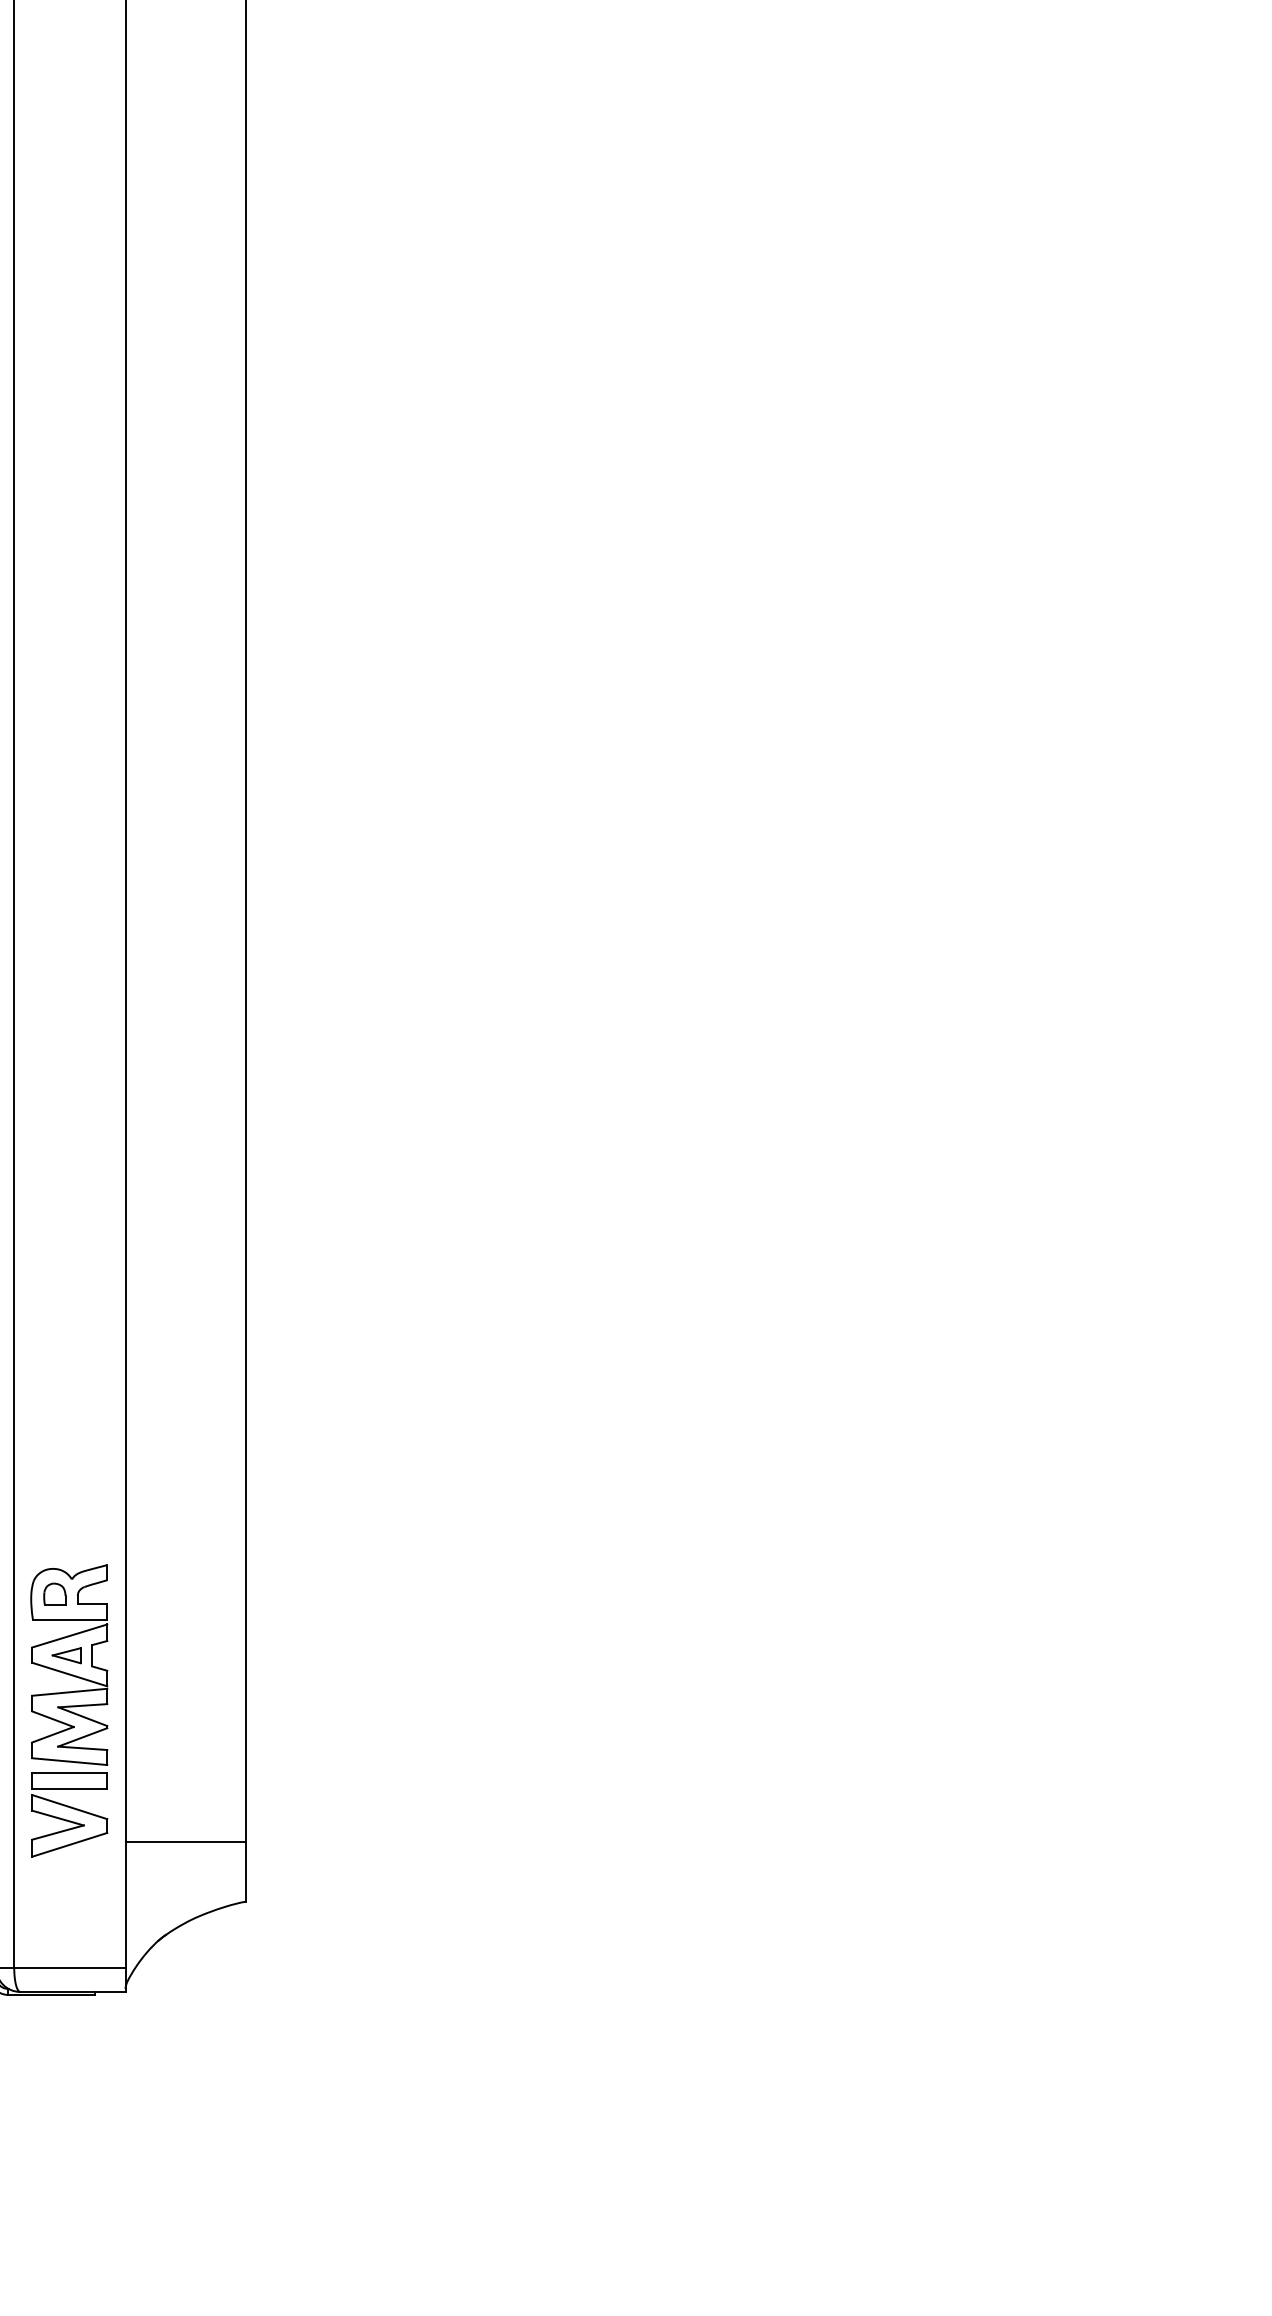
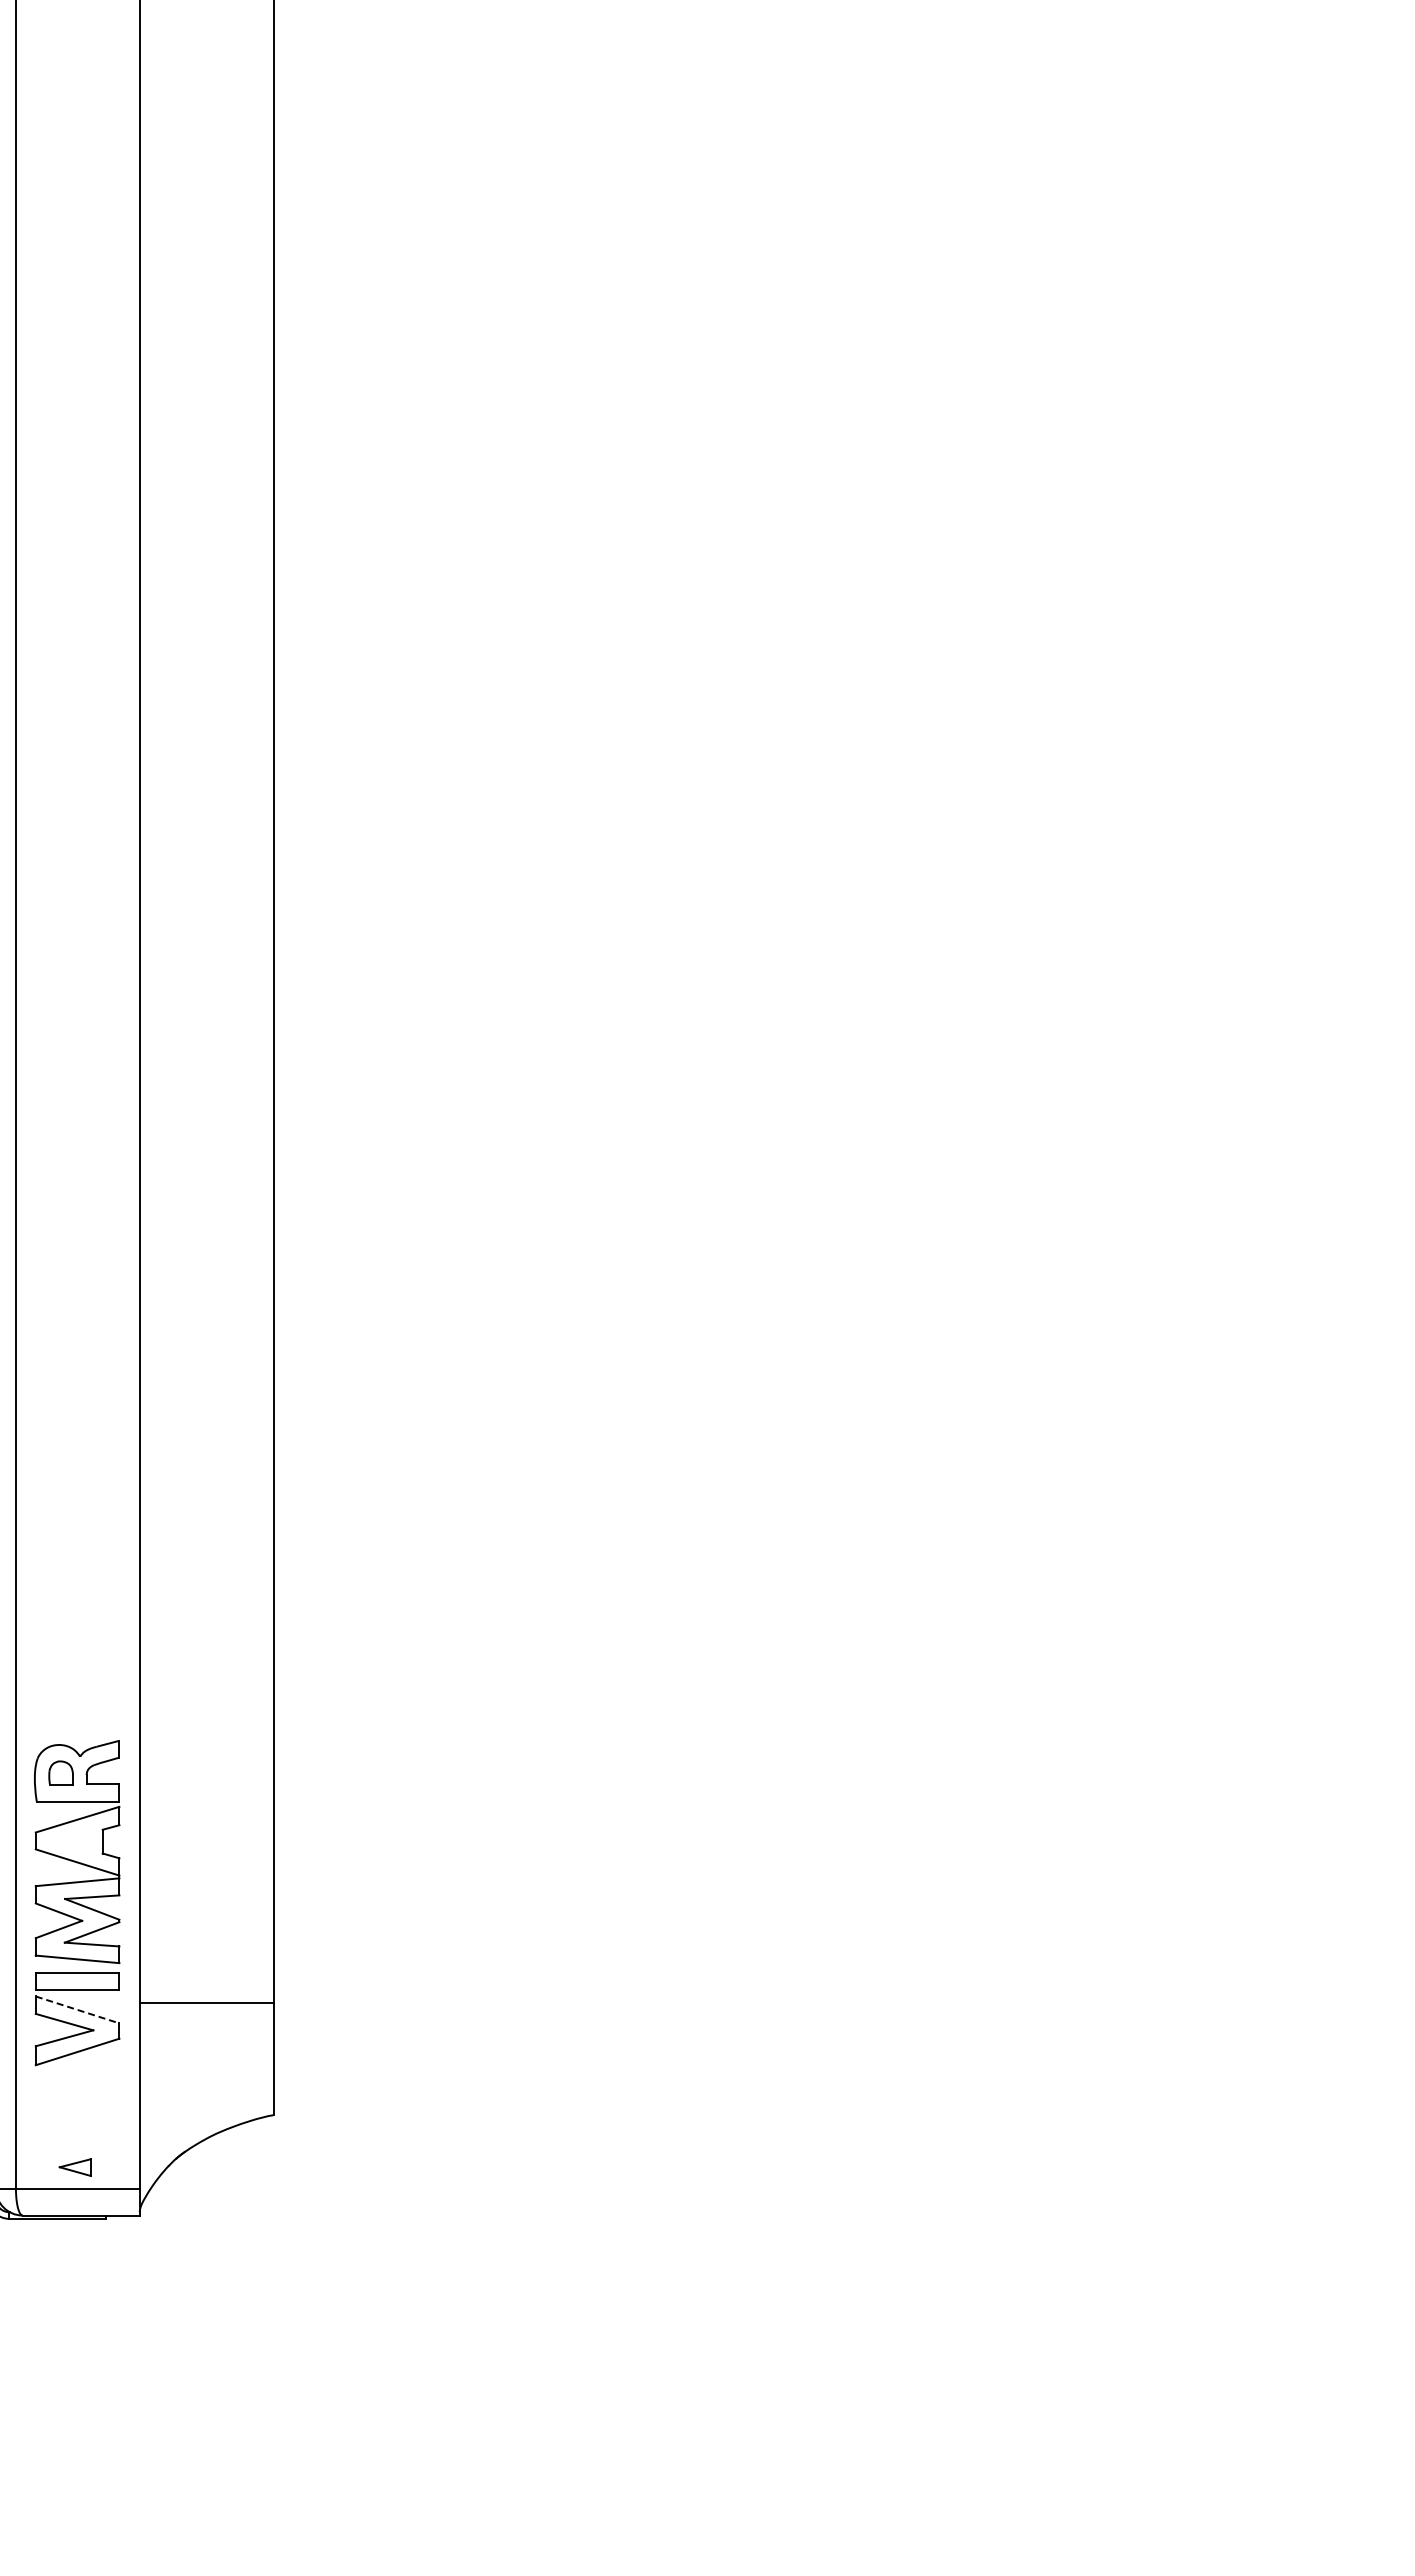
part: (65, 1655) -> (74, 2167), moved
line: (69, 1806) -> (77, 2009), solid -> dashed
line: (185, 1841) -> (206, 2003), moved

